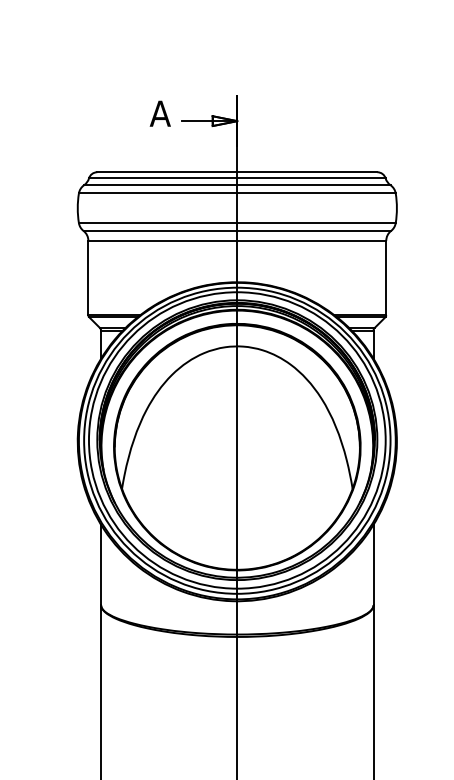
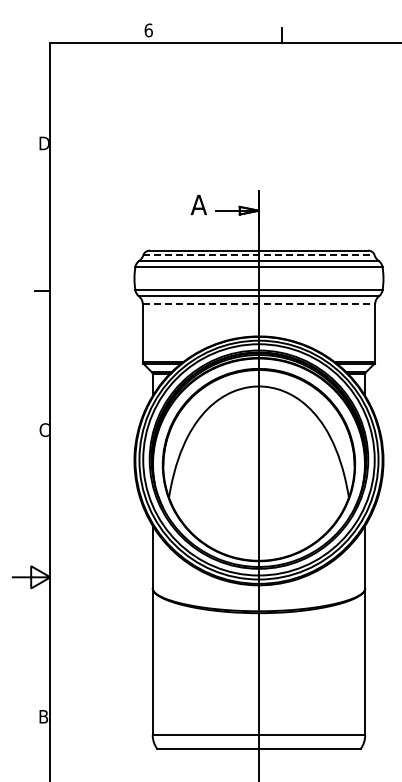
line: (236, 178) -> (258, 255), solid -> dashed
line: (237, 241) -> (259, 304), solid -> dashed

